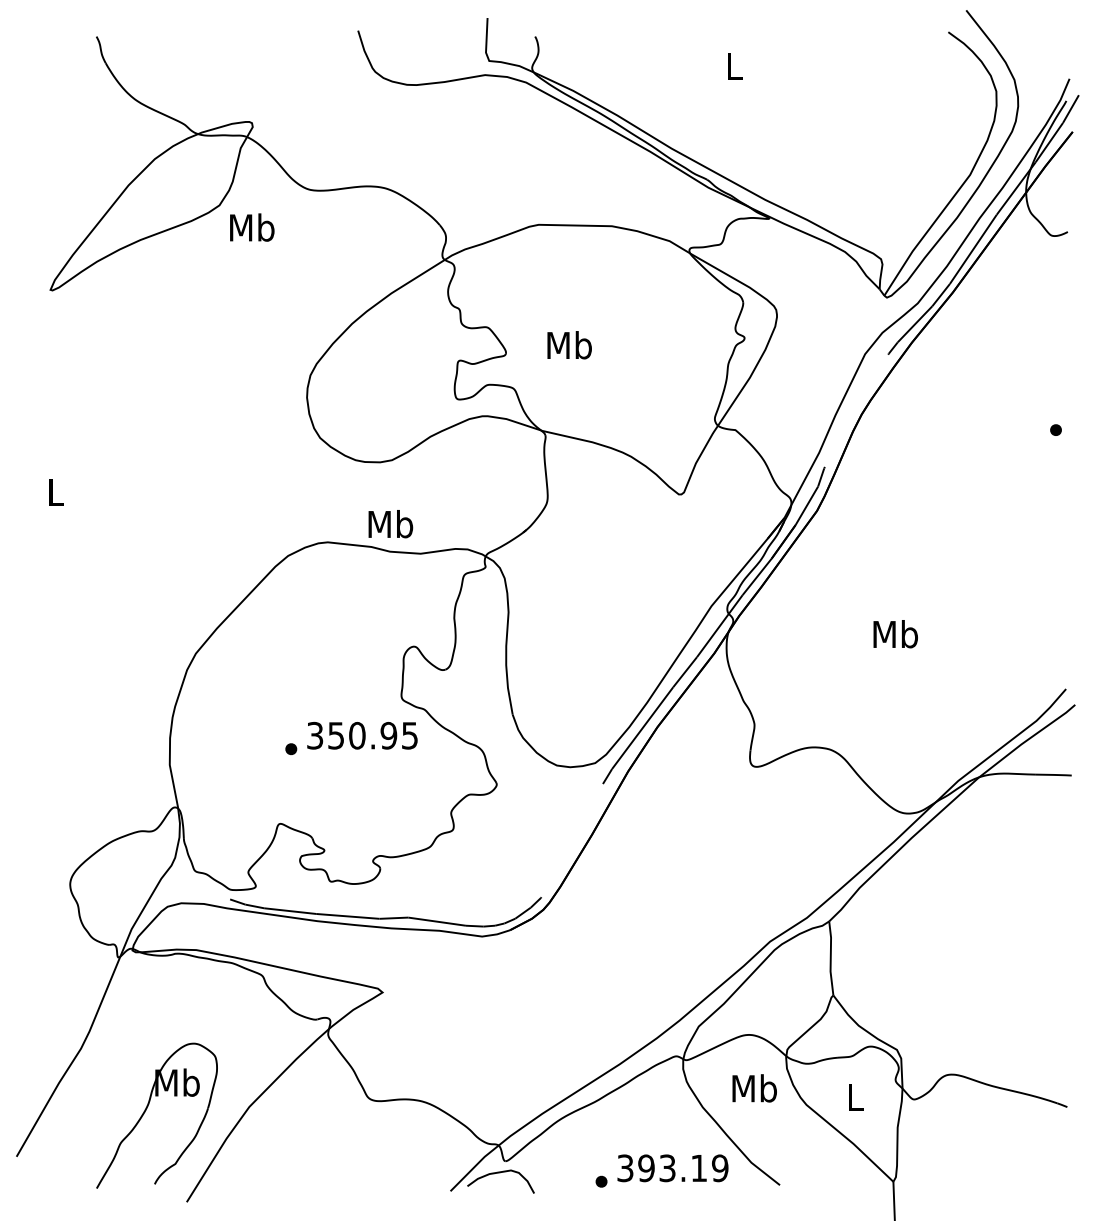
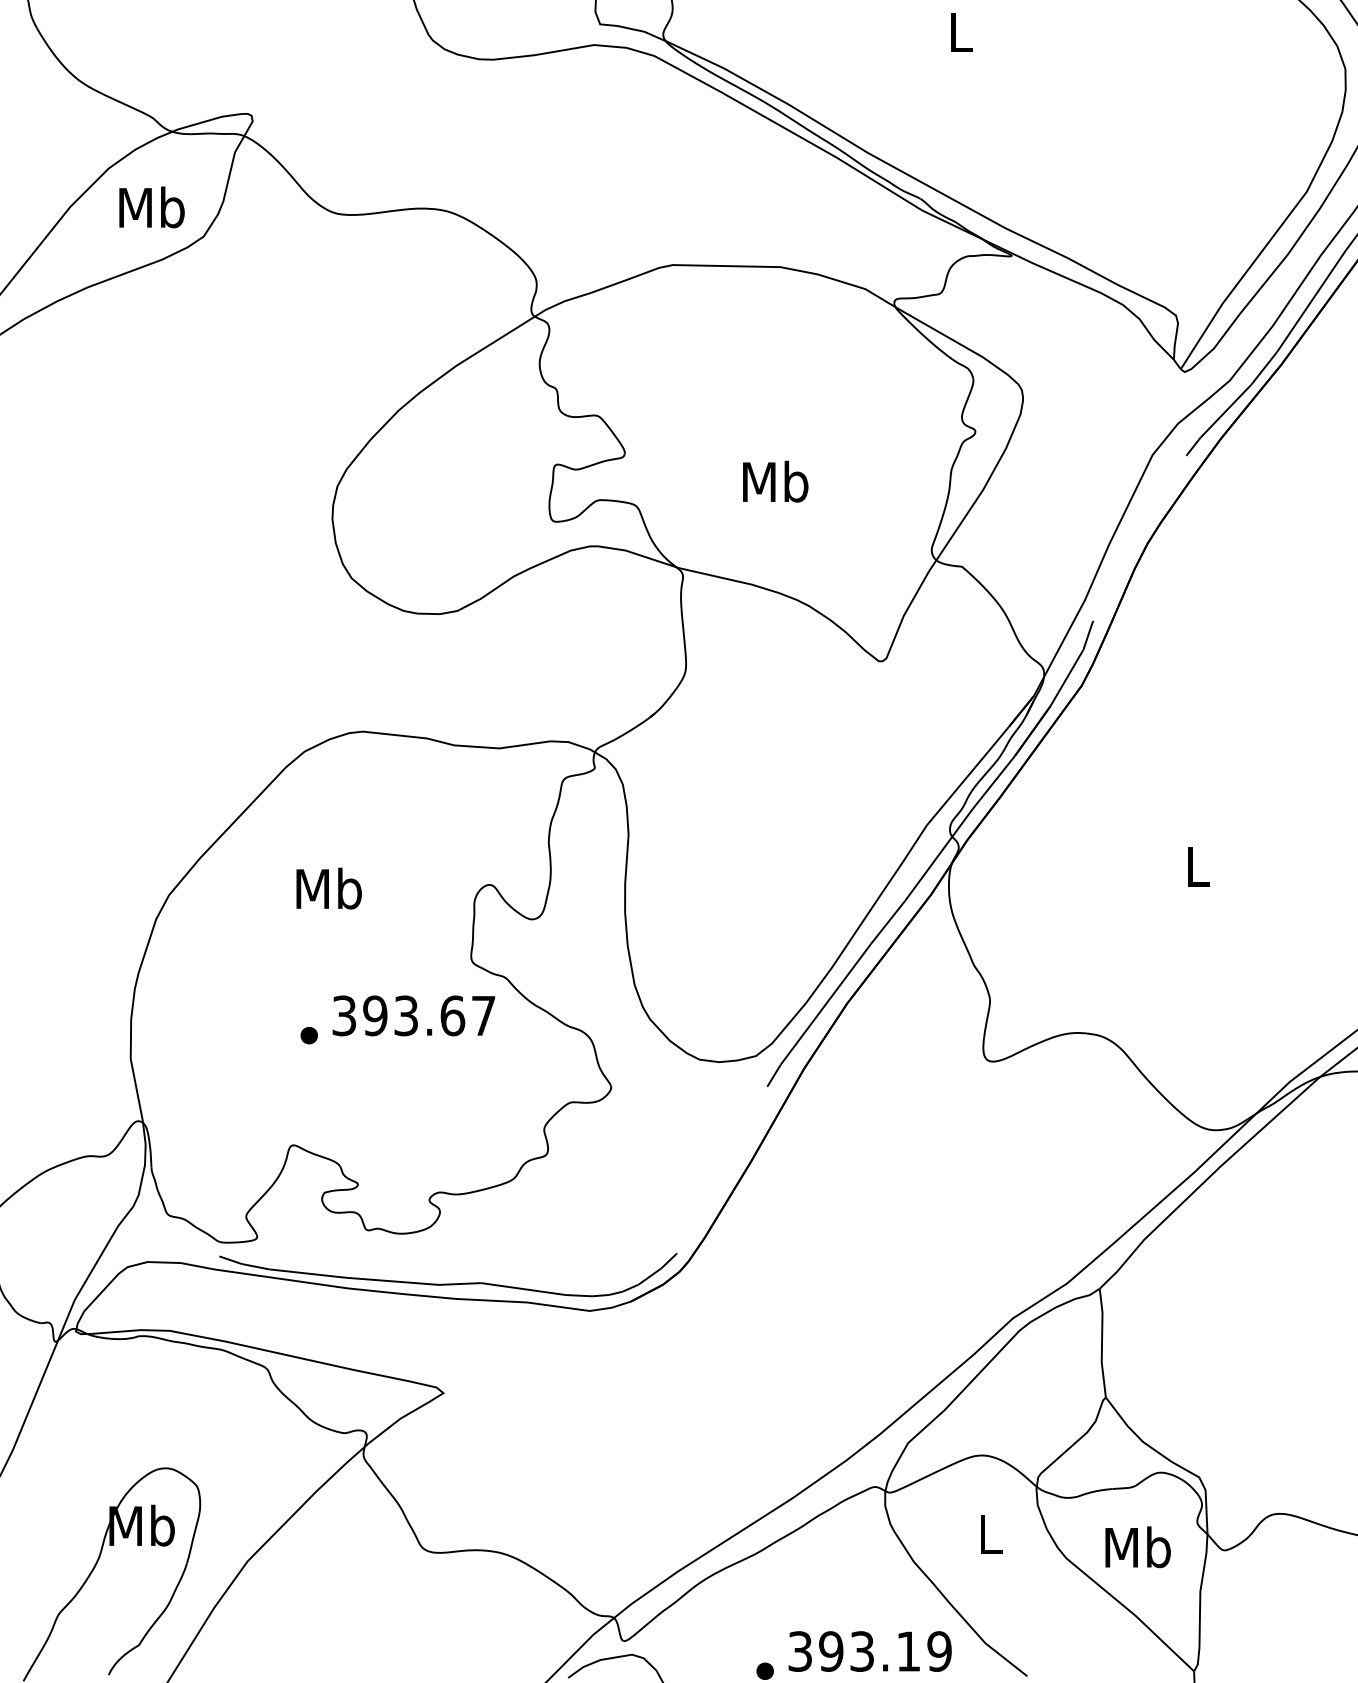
text: (252, 227) -> (152, 207), moved
text: (569, 345) -> (775, 482), moved
text: (390, 524) -> (328, 889), moved
text: (895, 634) -> (1197, 867), Mb -> L
text: (372, 735) -> (428, 1015), 350.95 -> 393.67
text: (754, 1088) -> (989, 1534), Mb -> L
text: (855, 1097) -> (1138, 1547), L -> Mb

